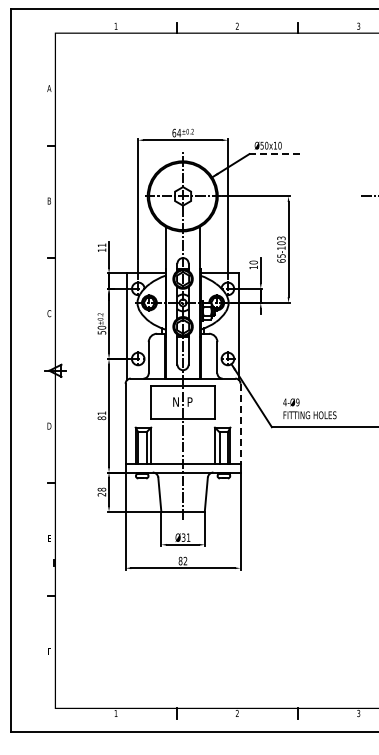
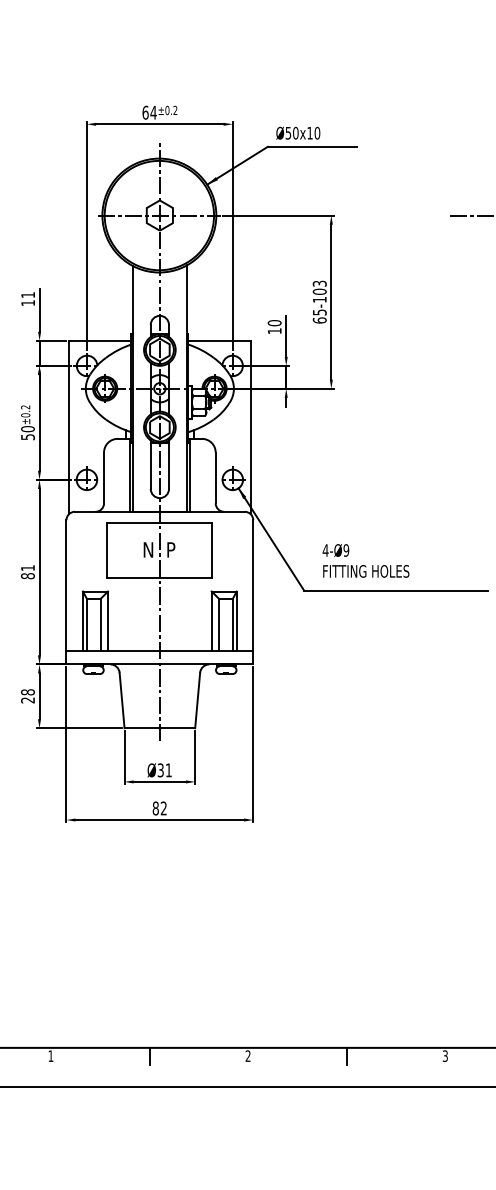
line: (277, 154) -> (313, 147), dashed -> solid
line: (240, 424) -> (253, 586), dashed -> solid

